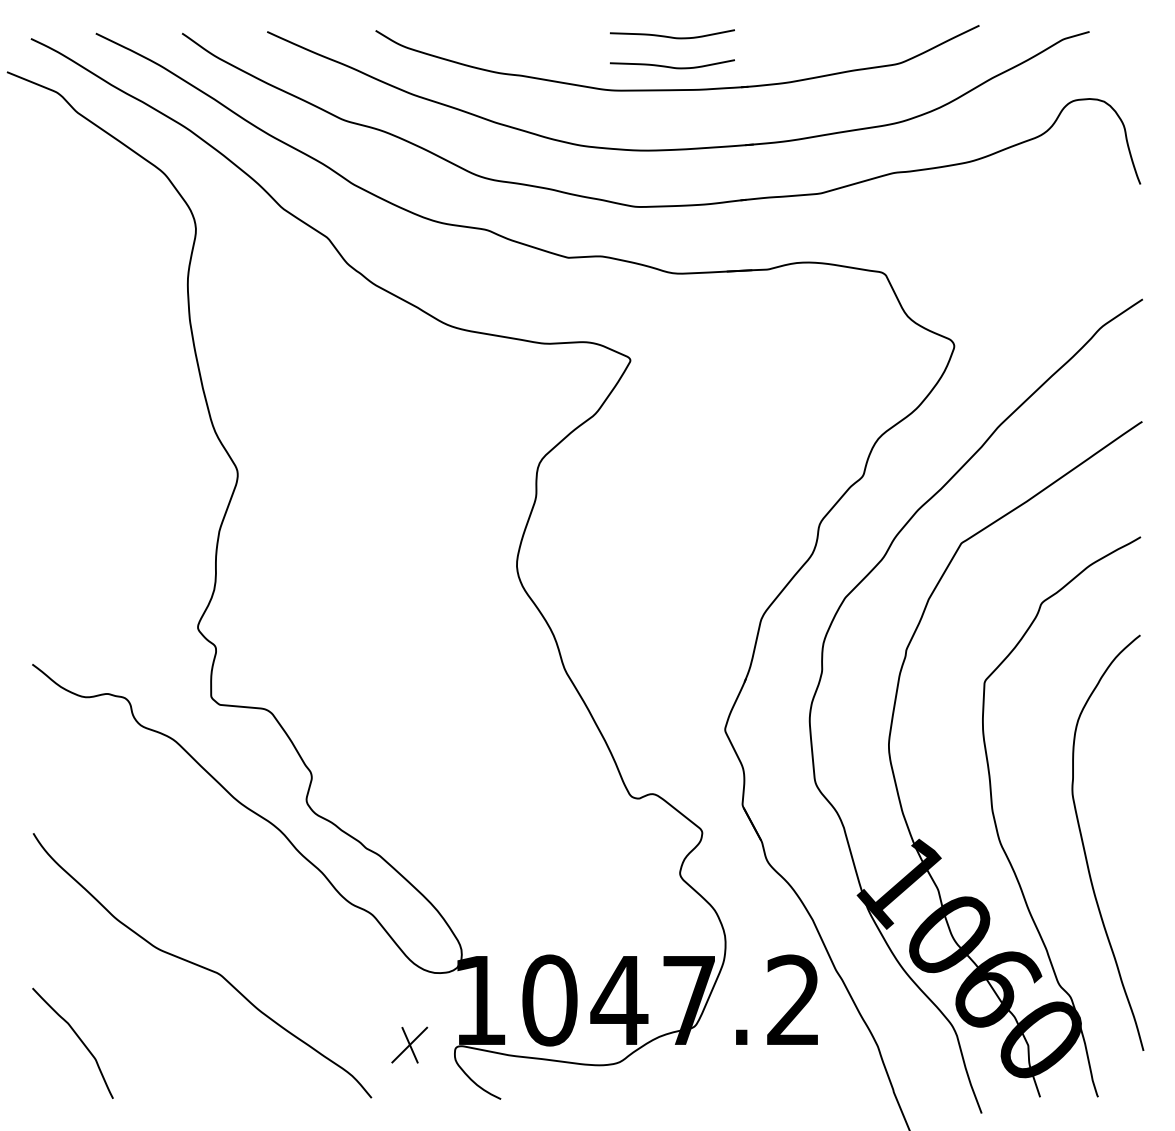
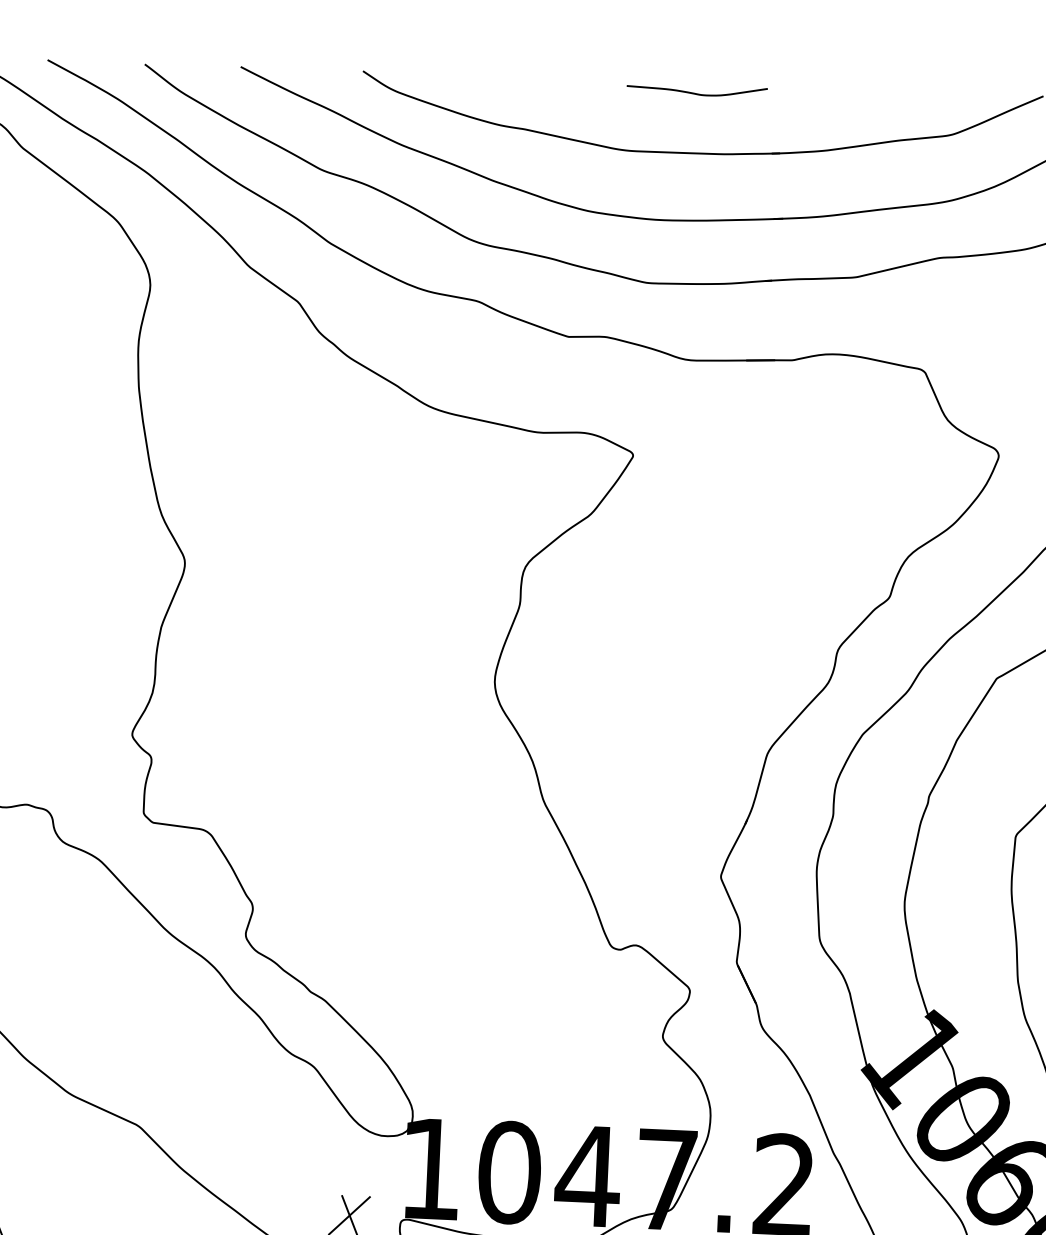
curve: (672, 66) -> (695, 126), removed

